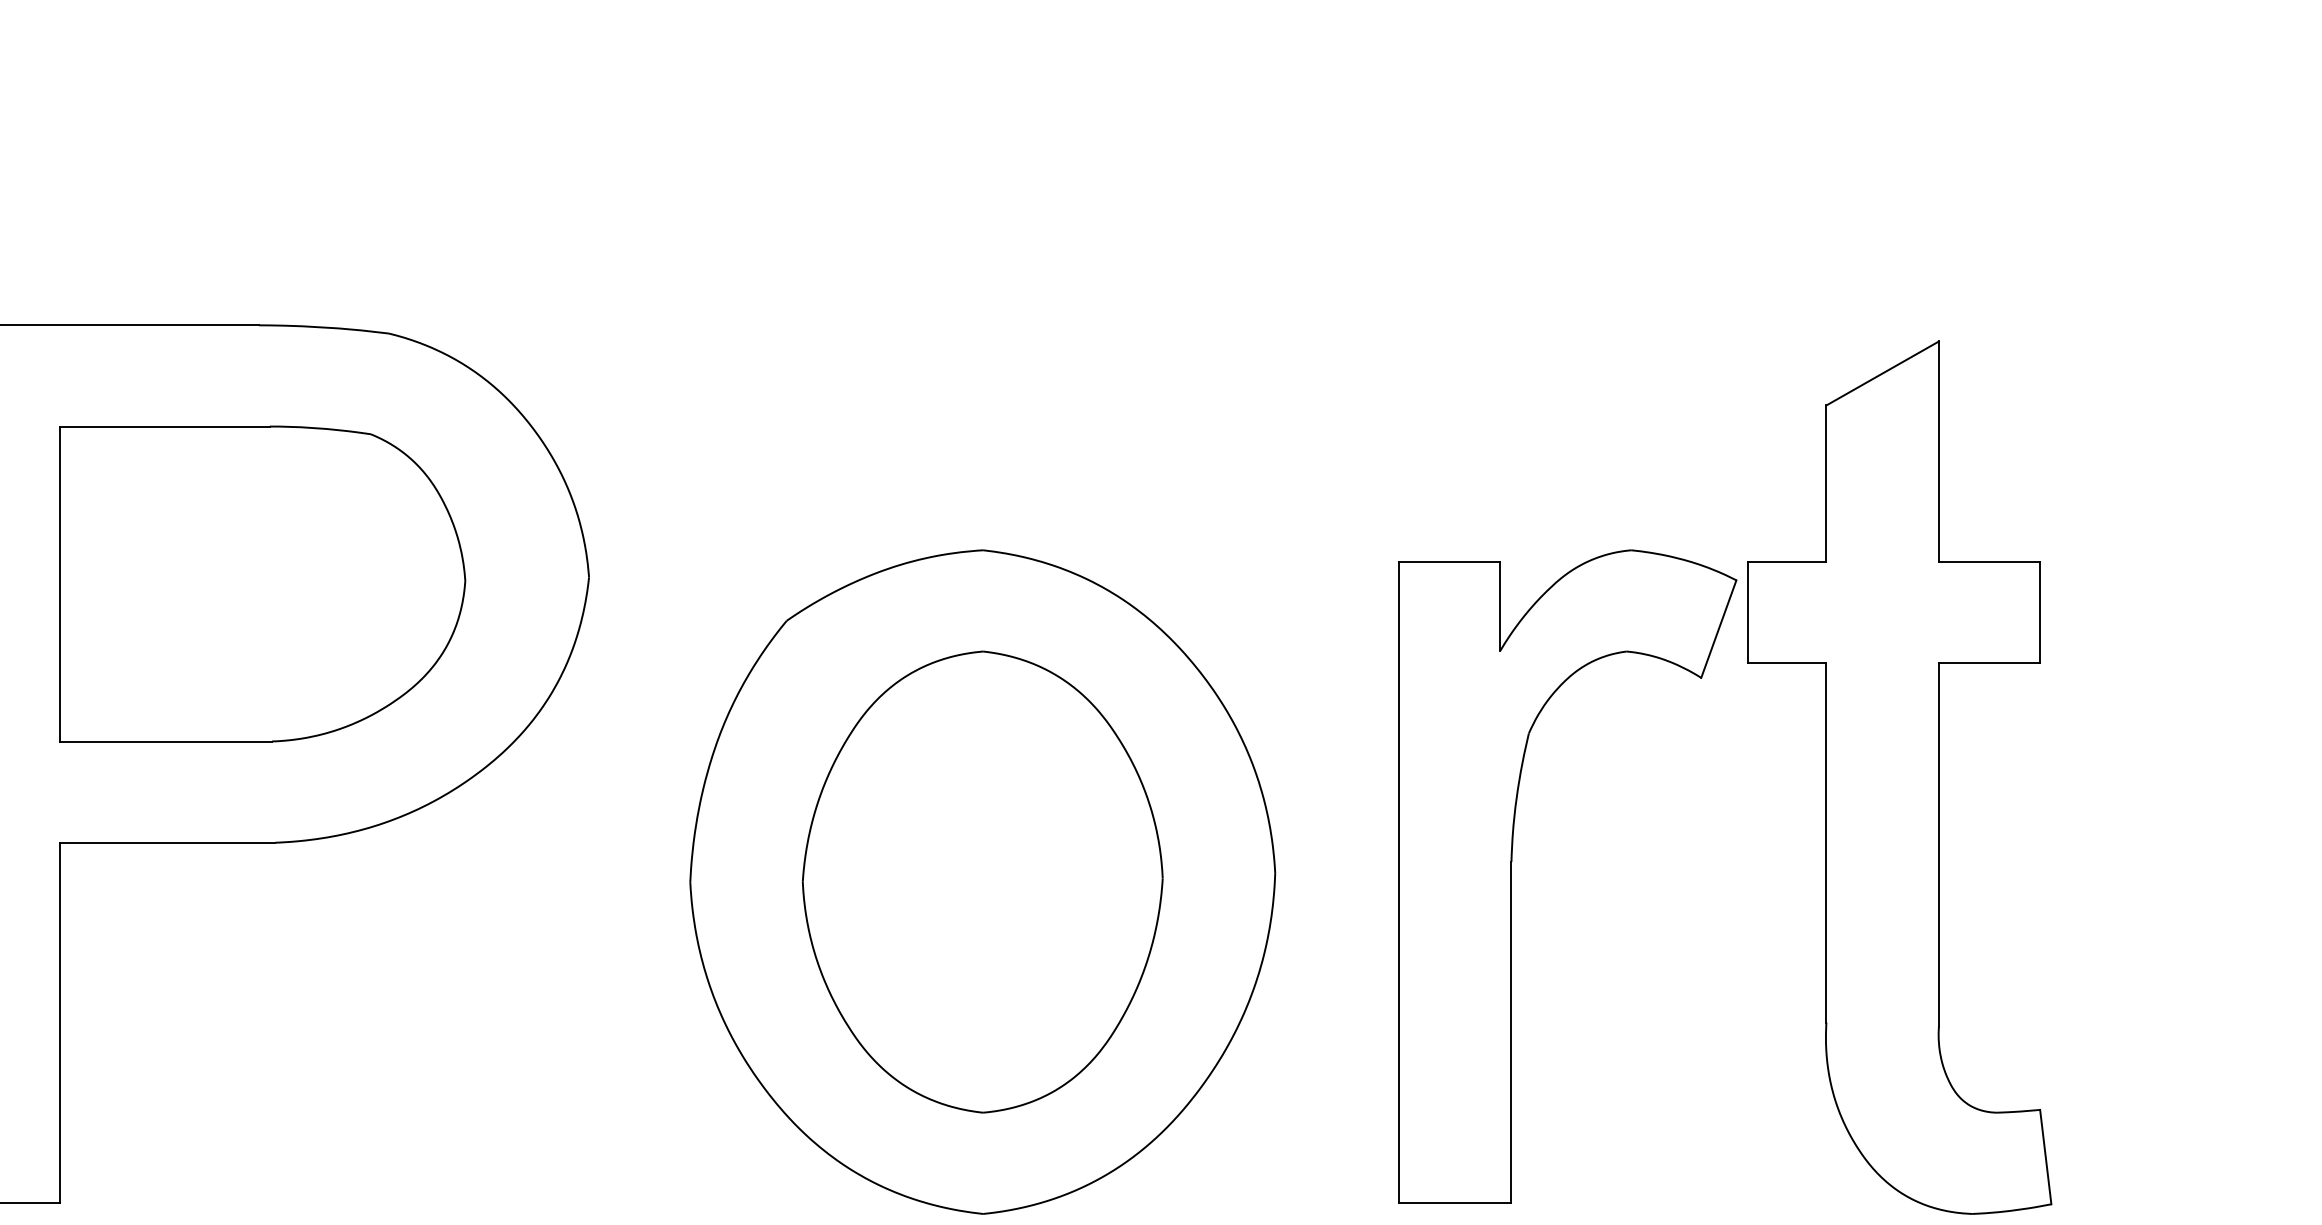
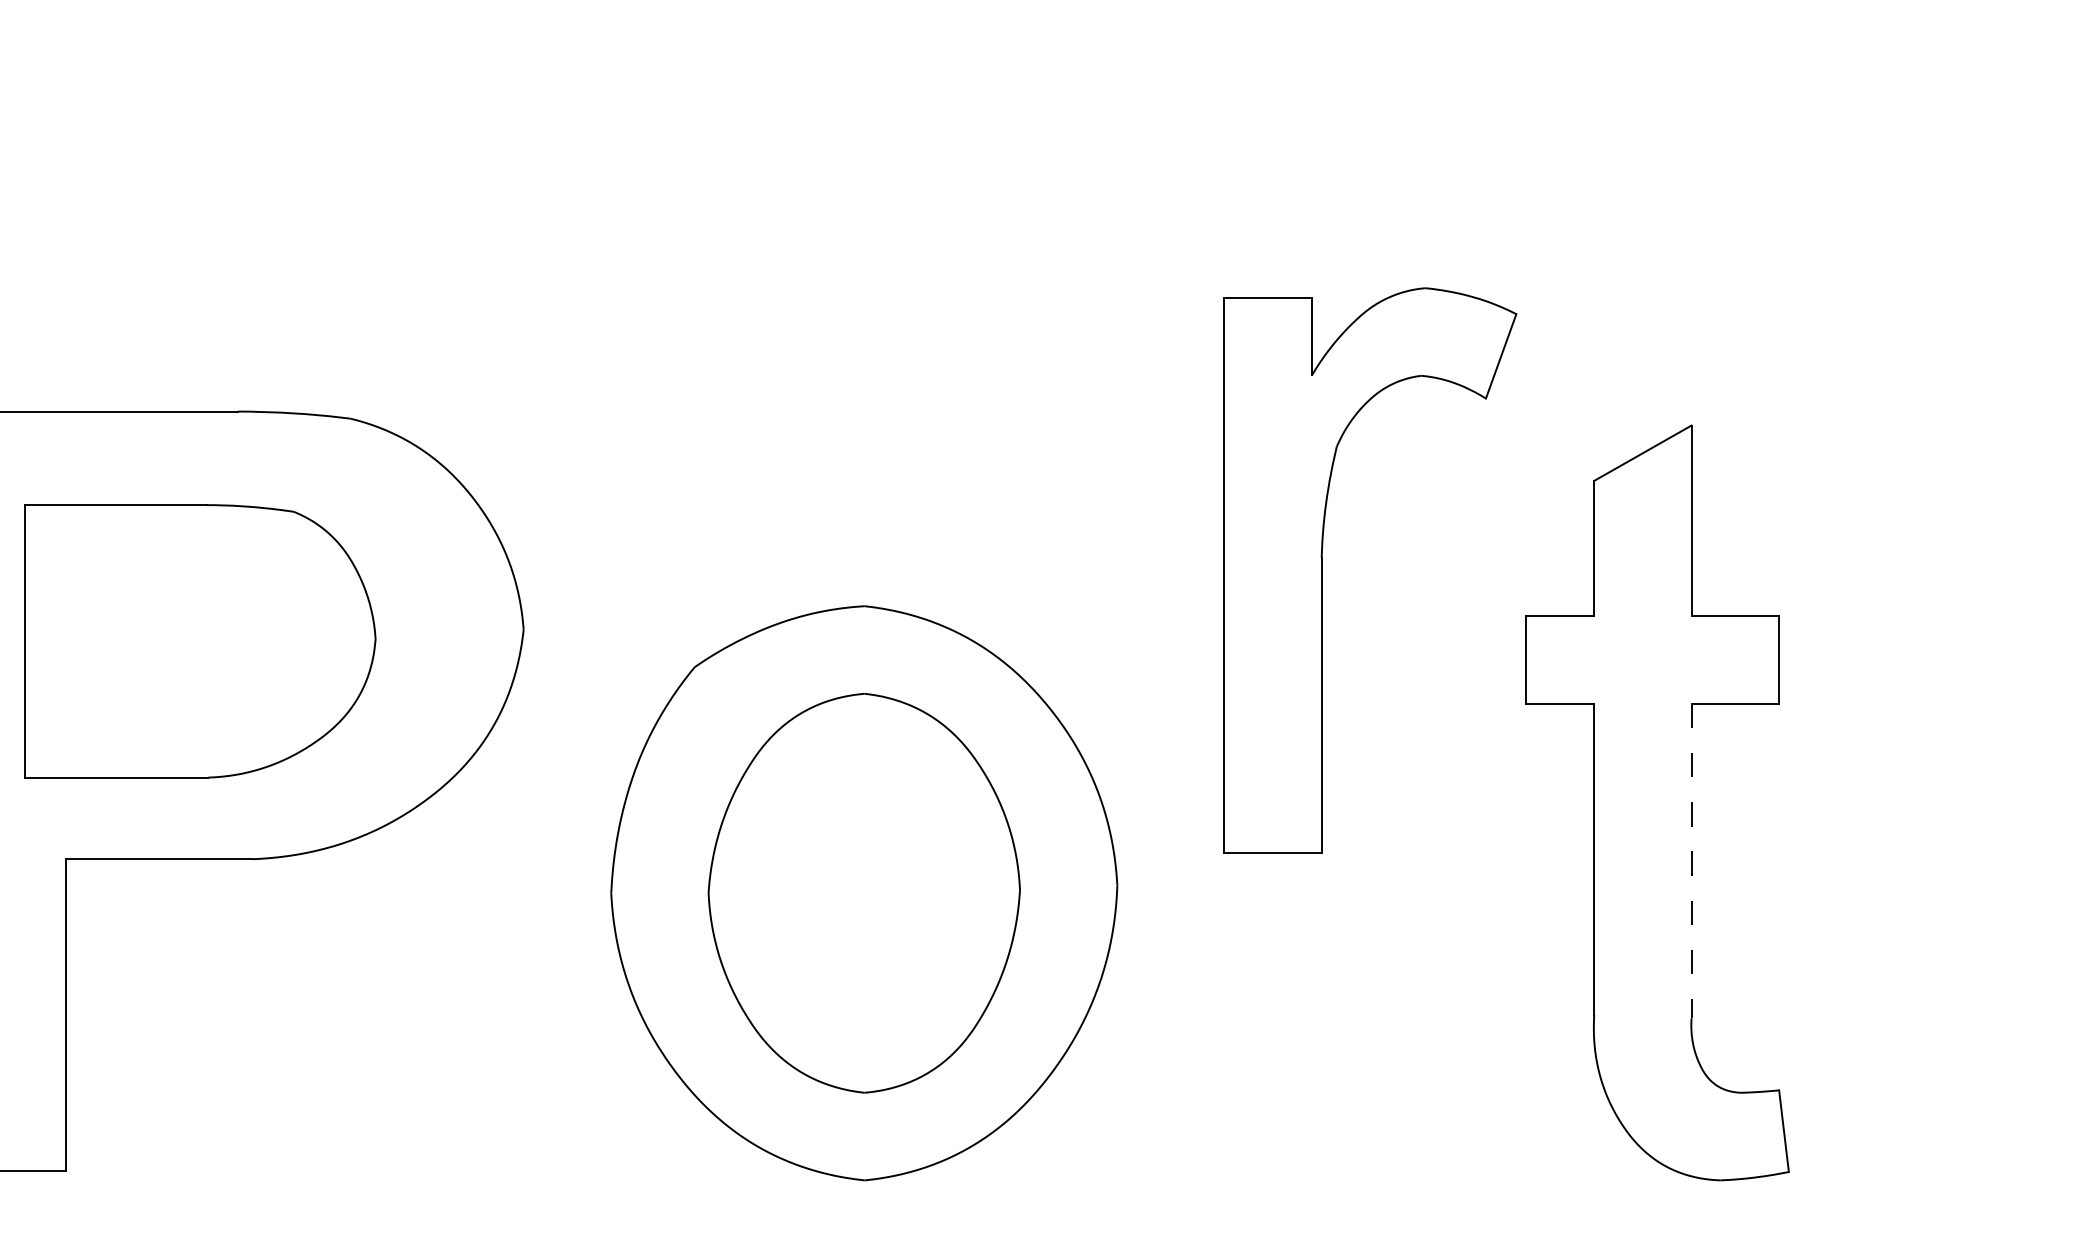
part: (262, 584) -> (200, 641), moved
line: (1938, 845) -> (1691, 861), solid -> dashed
part: (1512, 876) -> (1322, 570), moved

